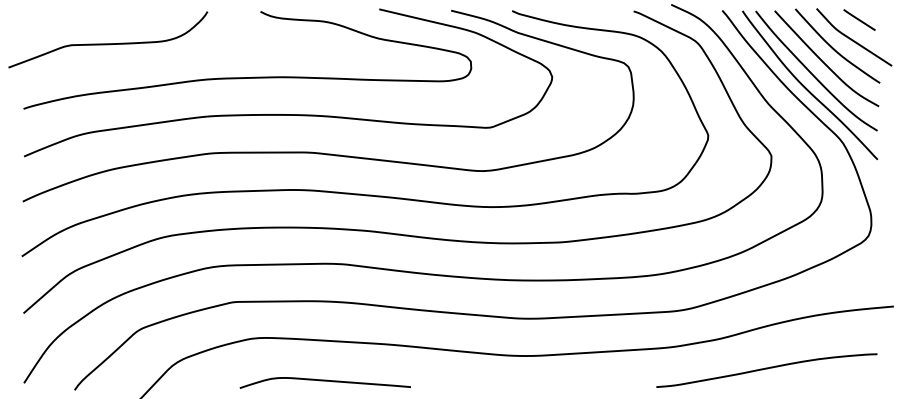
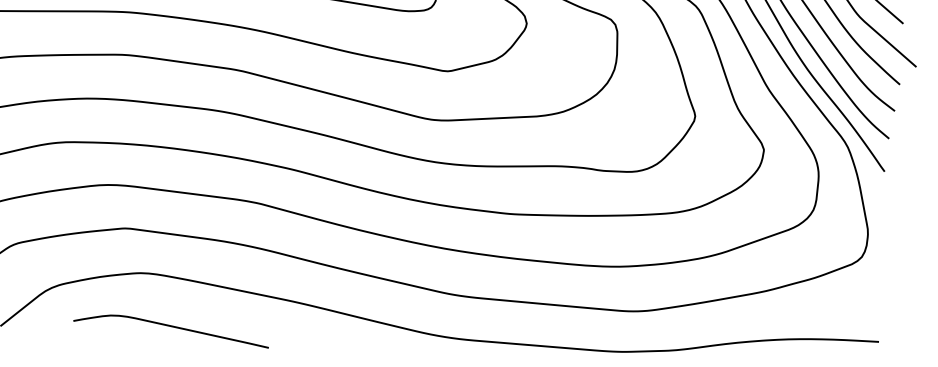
curve: (324, 381) -> (171, 327), moved

